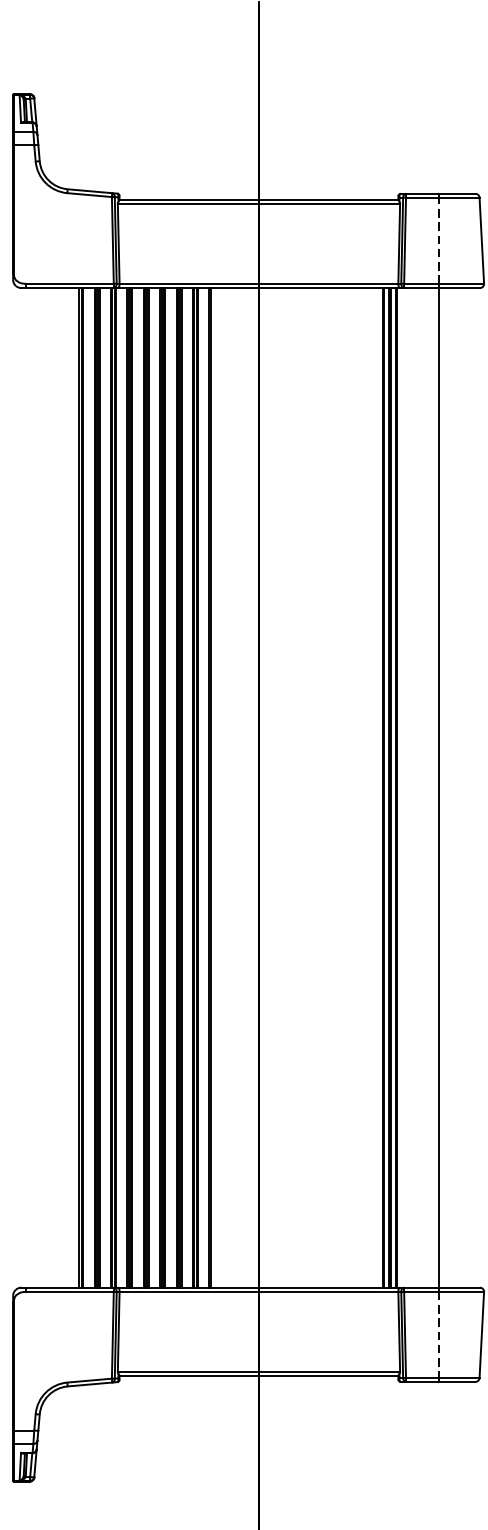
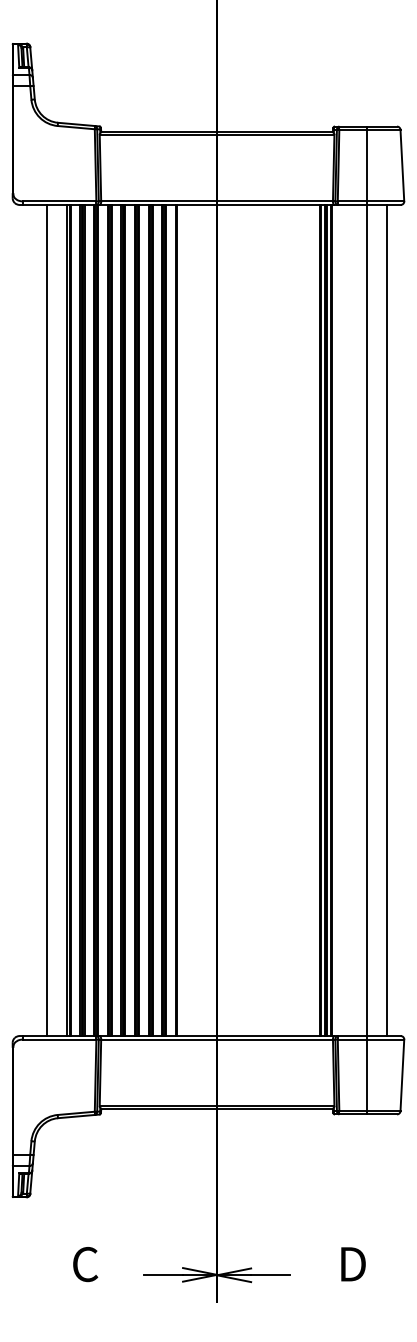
line: (438, 240) -> (366, 165), dashed -> solid
line: (53, 787) -> (46, 620), added
line: (463, 787) -> (387, 620), added
line: (438, 1335) -> (366, 1075), dashed -> solid

